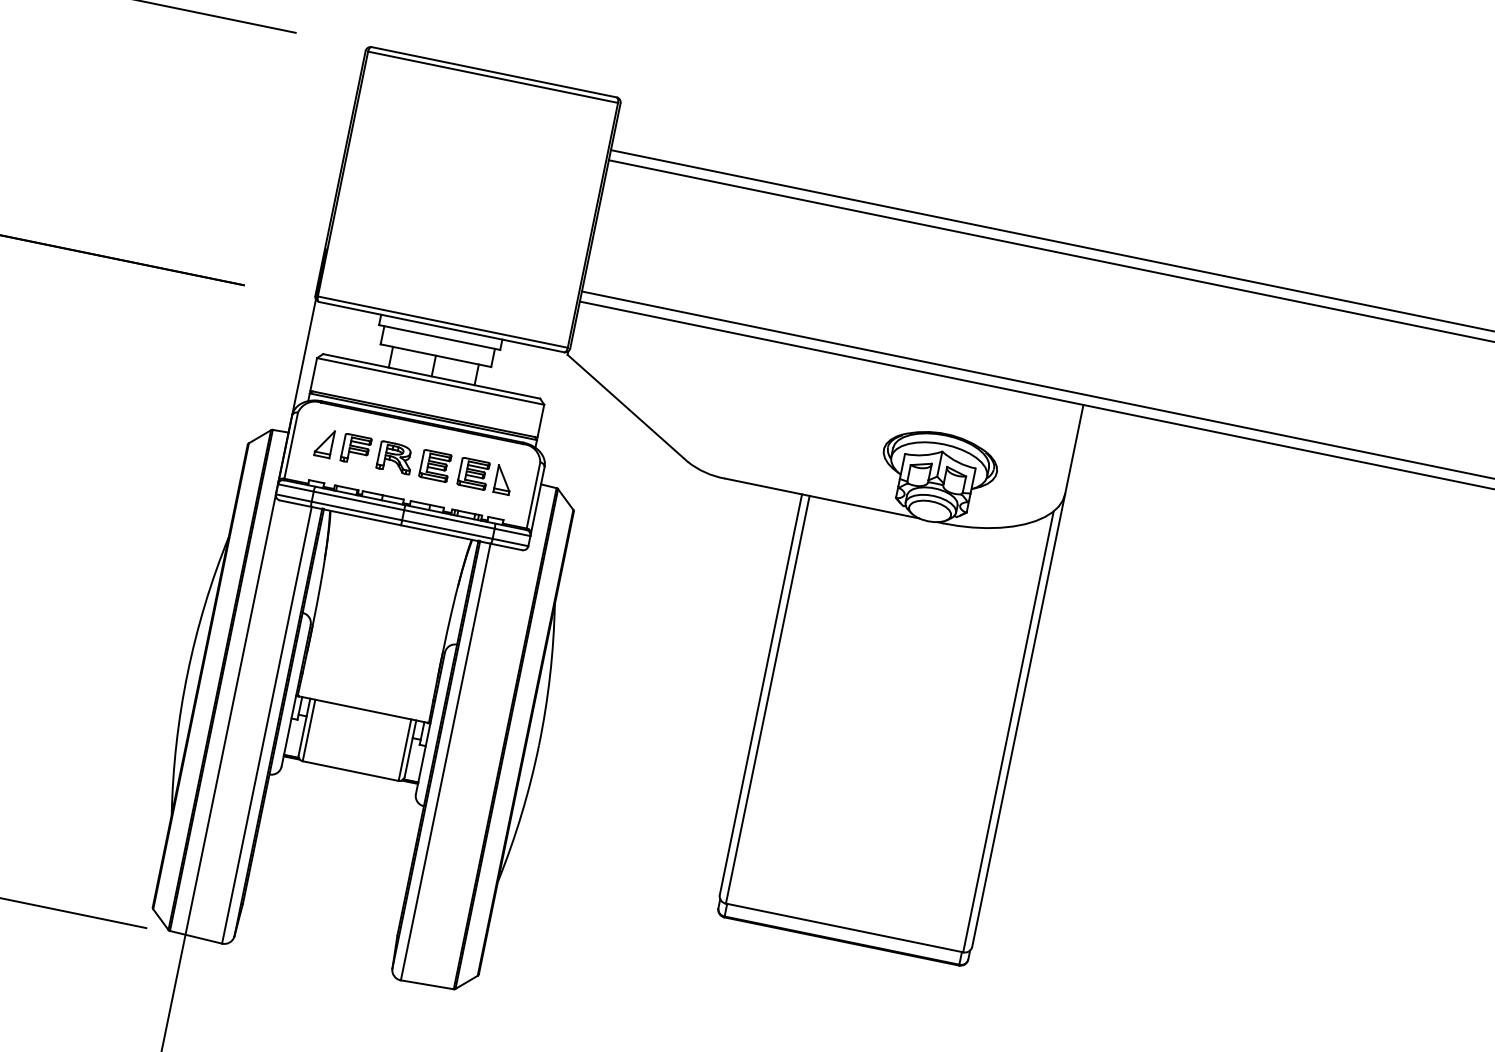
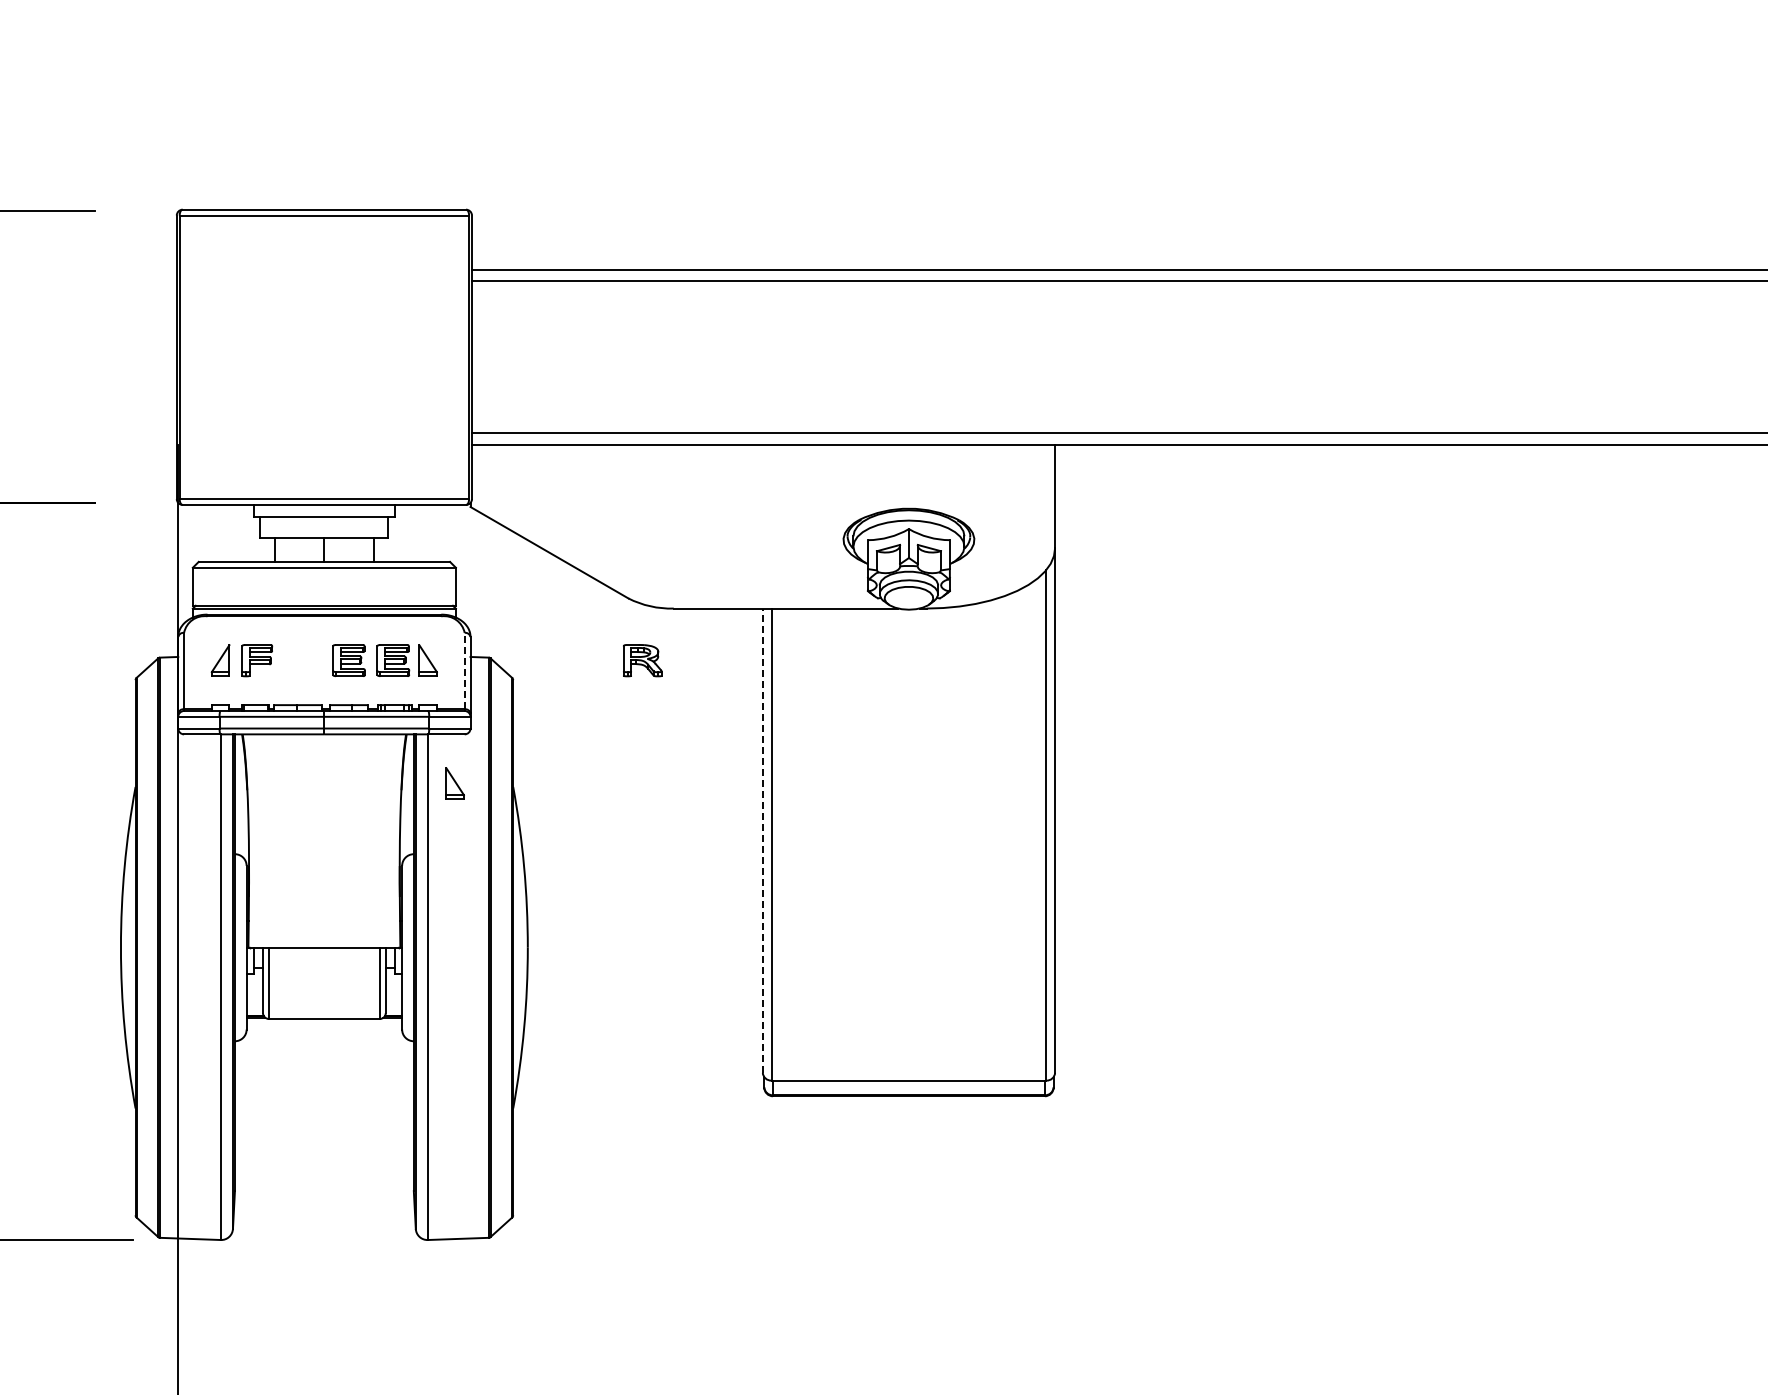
part: (395, 457) -> (642, 660), moved
line: (533, 495) -> (464, 670), solid -> dashed
part: (504, 590) -> (454, 783), added
line: (760, 694) -> (762, 840), solid -> dashed

